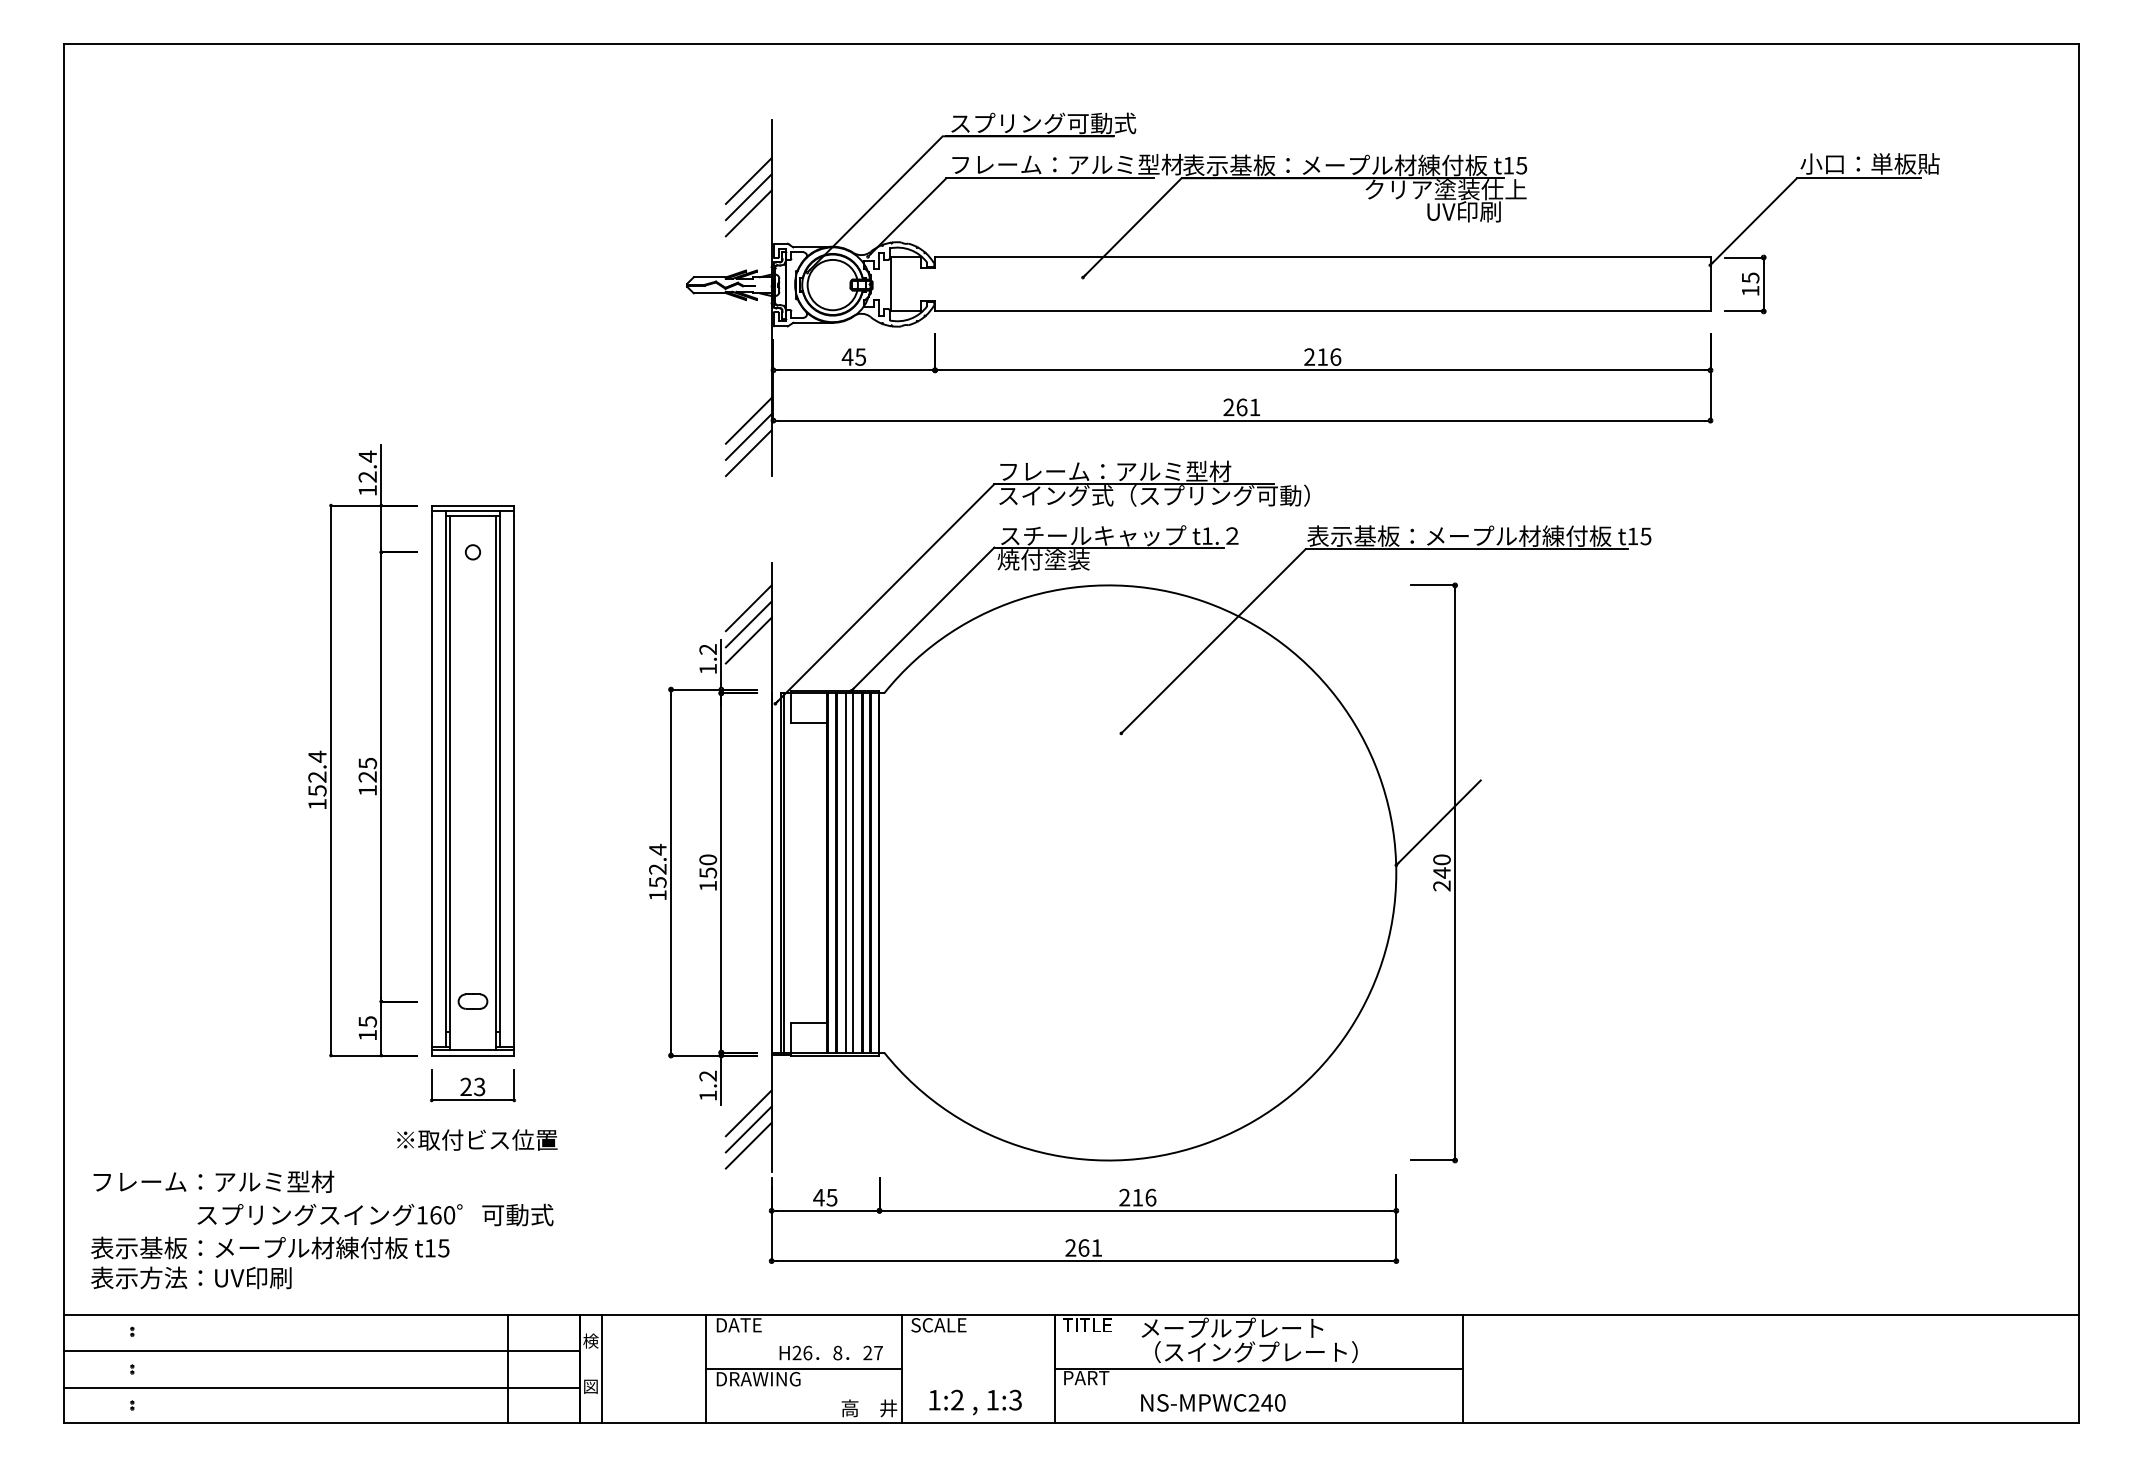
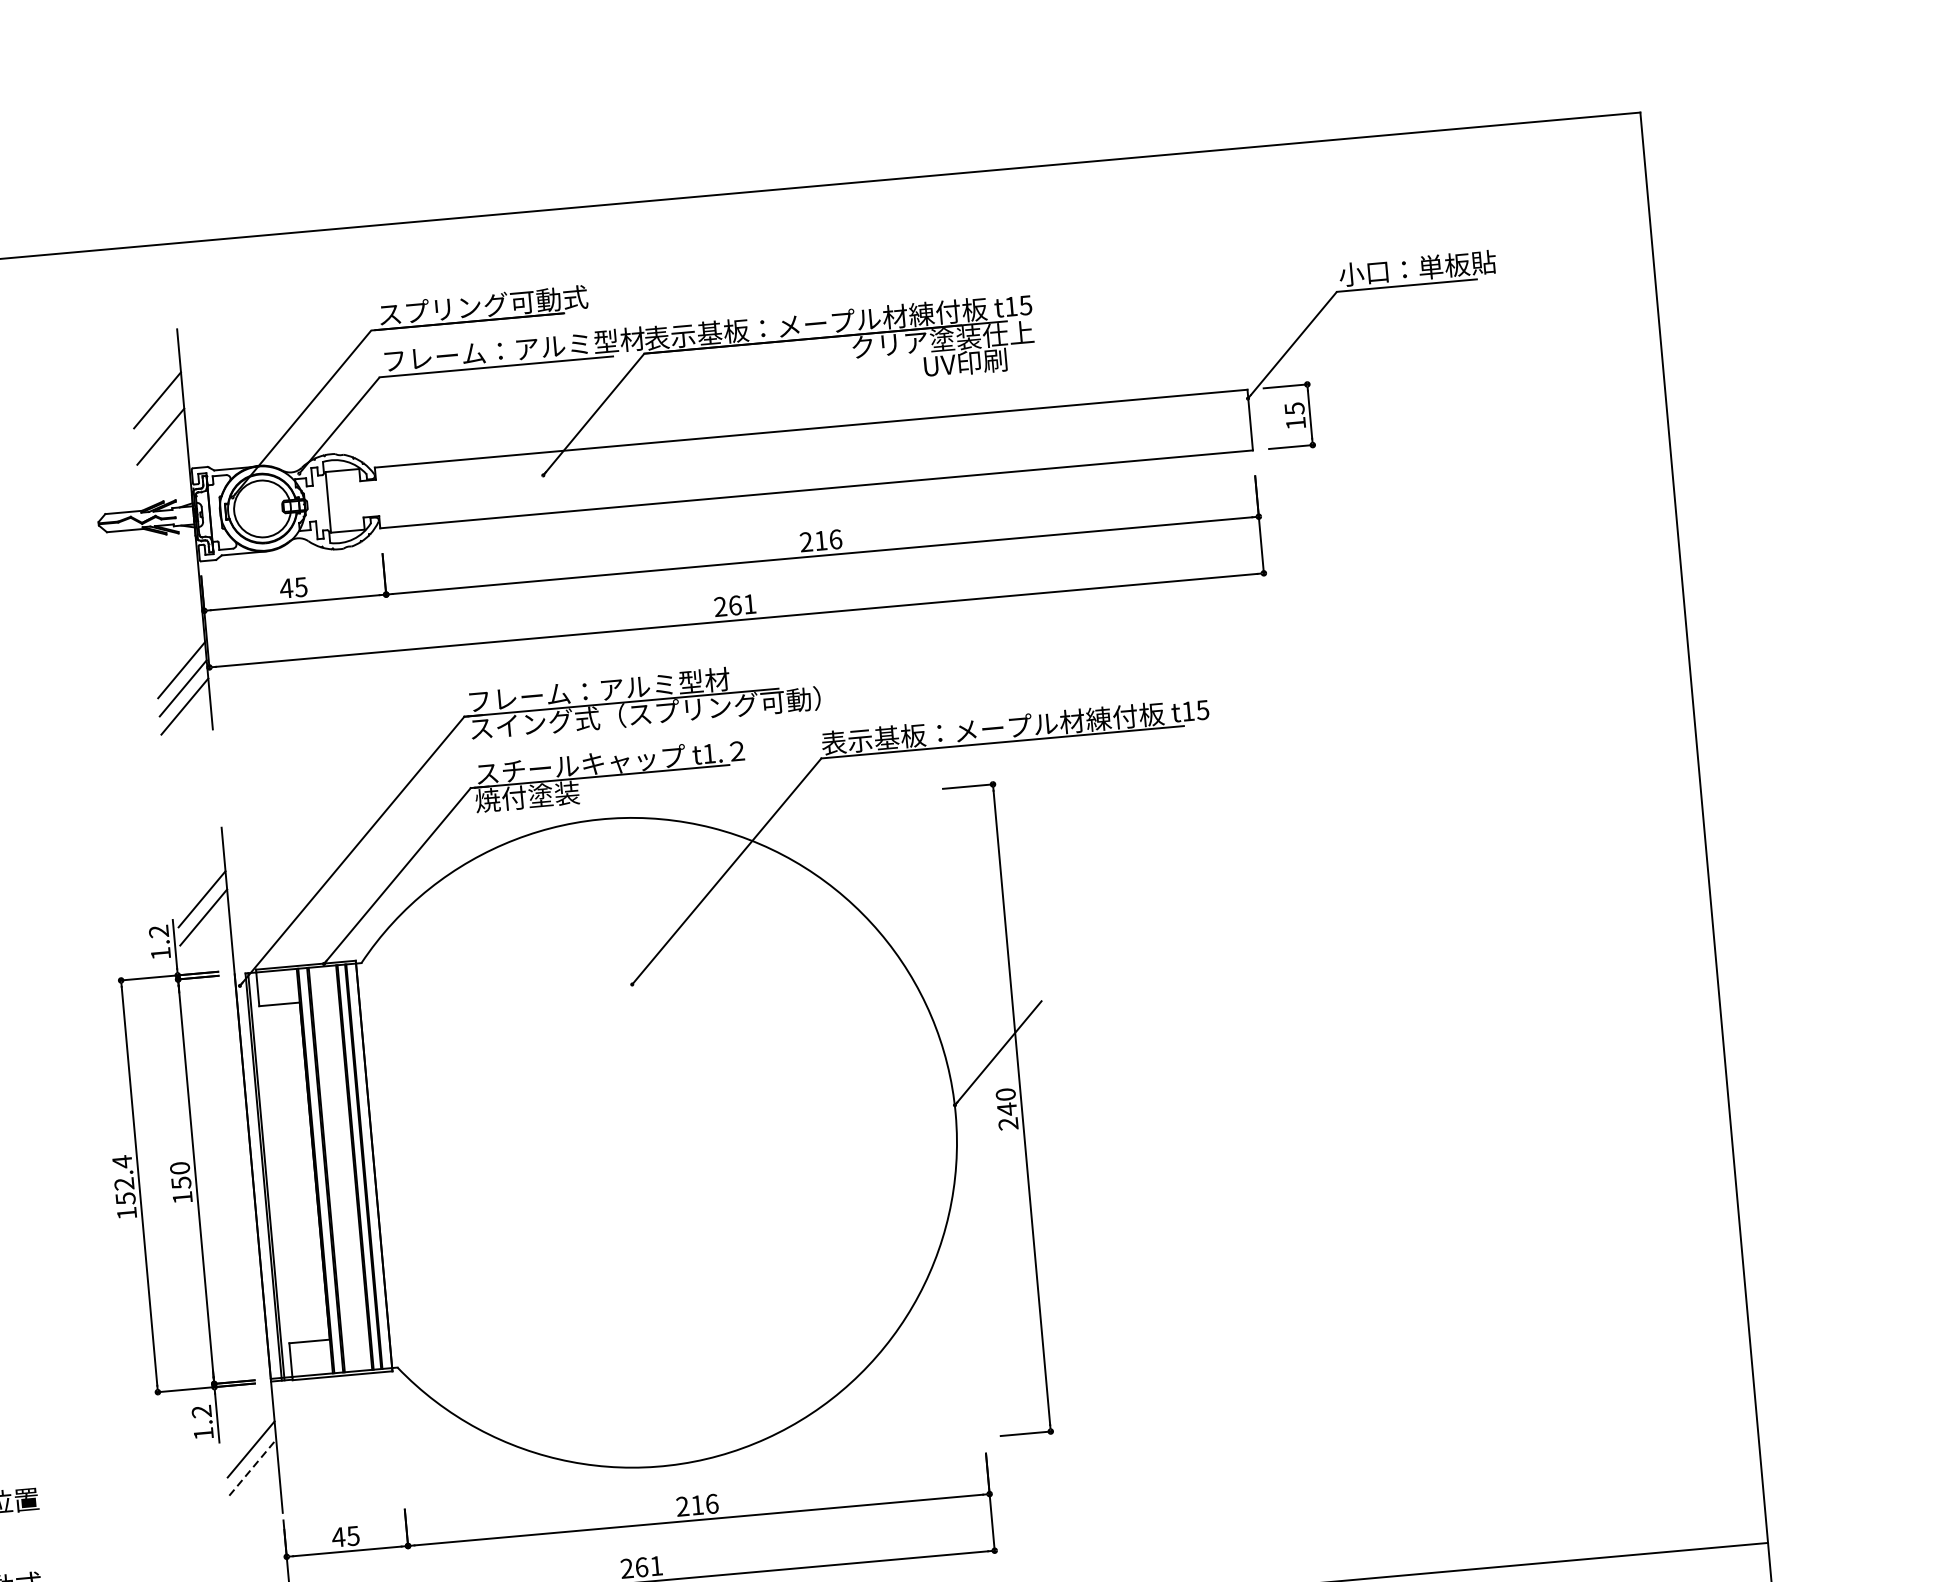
line: (748, 197) -> (158, 418), removed
line: (748, 608) -> (200, 881), removed
line: (846, 872) -> (336, 1168), removed
line: (853, 872) -> (344, 1167), removed
line: (749, 1129) -> (253, 1467), solid -> dashed
line: (748, 1145) -> (254, 1485), removed

